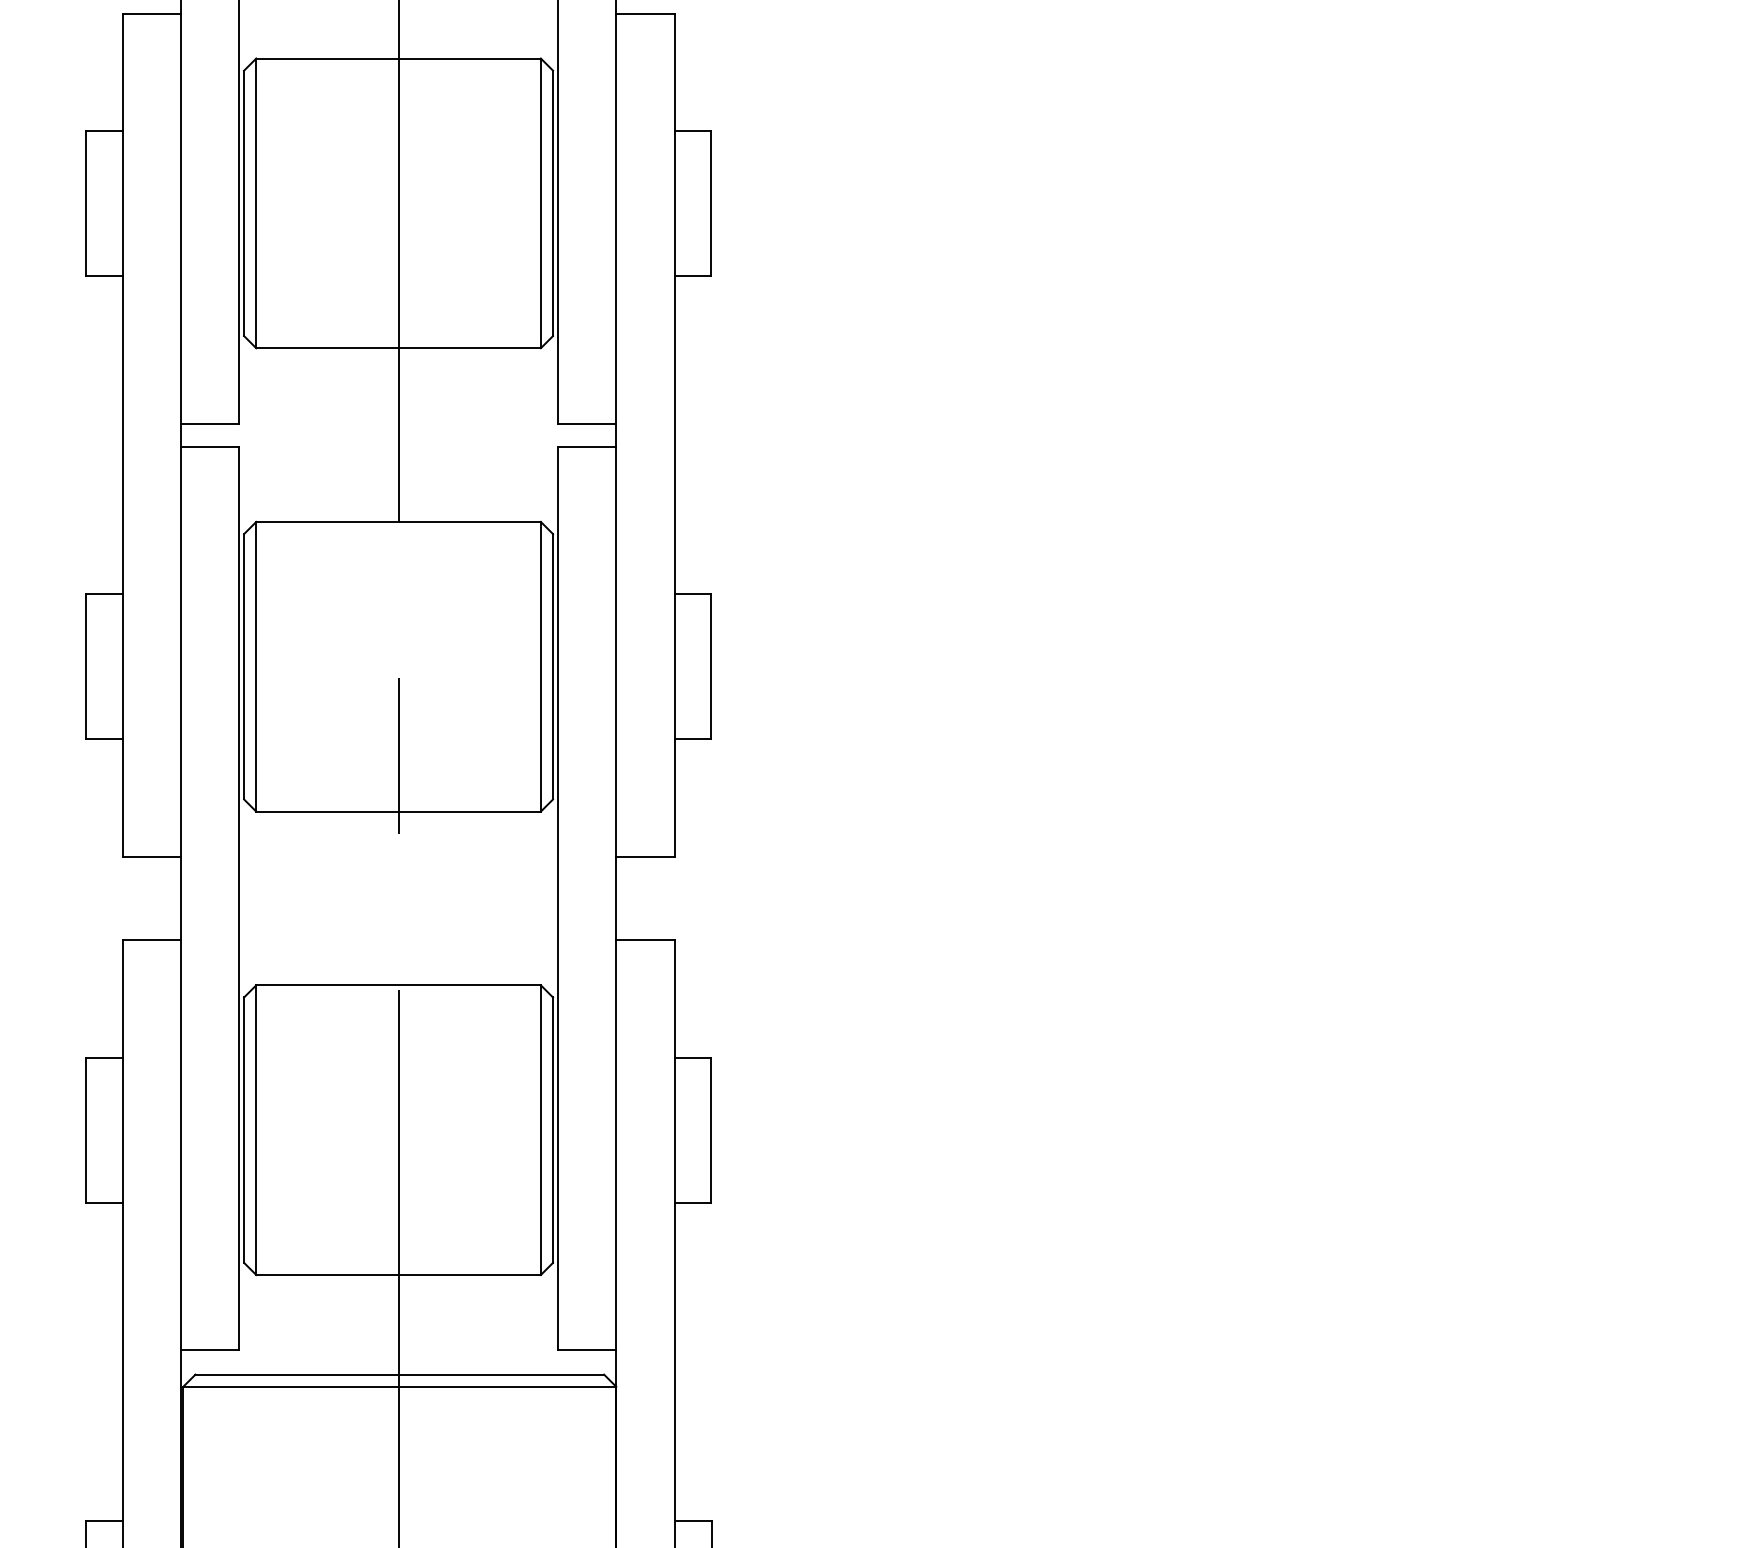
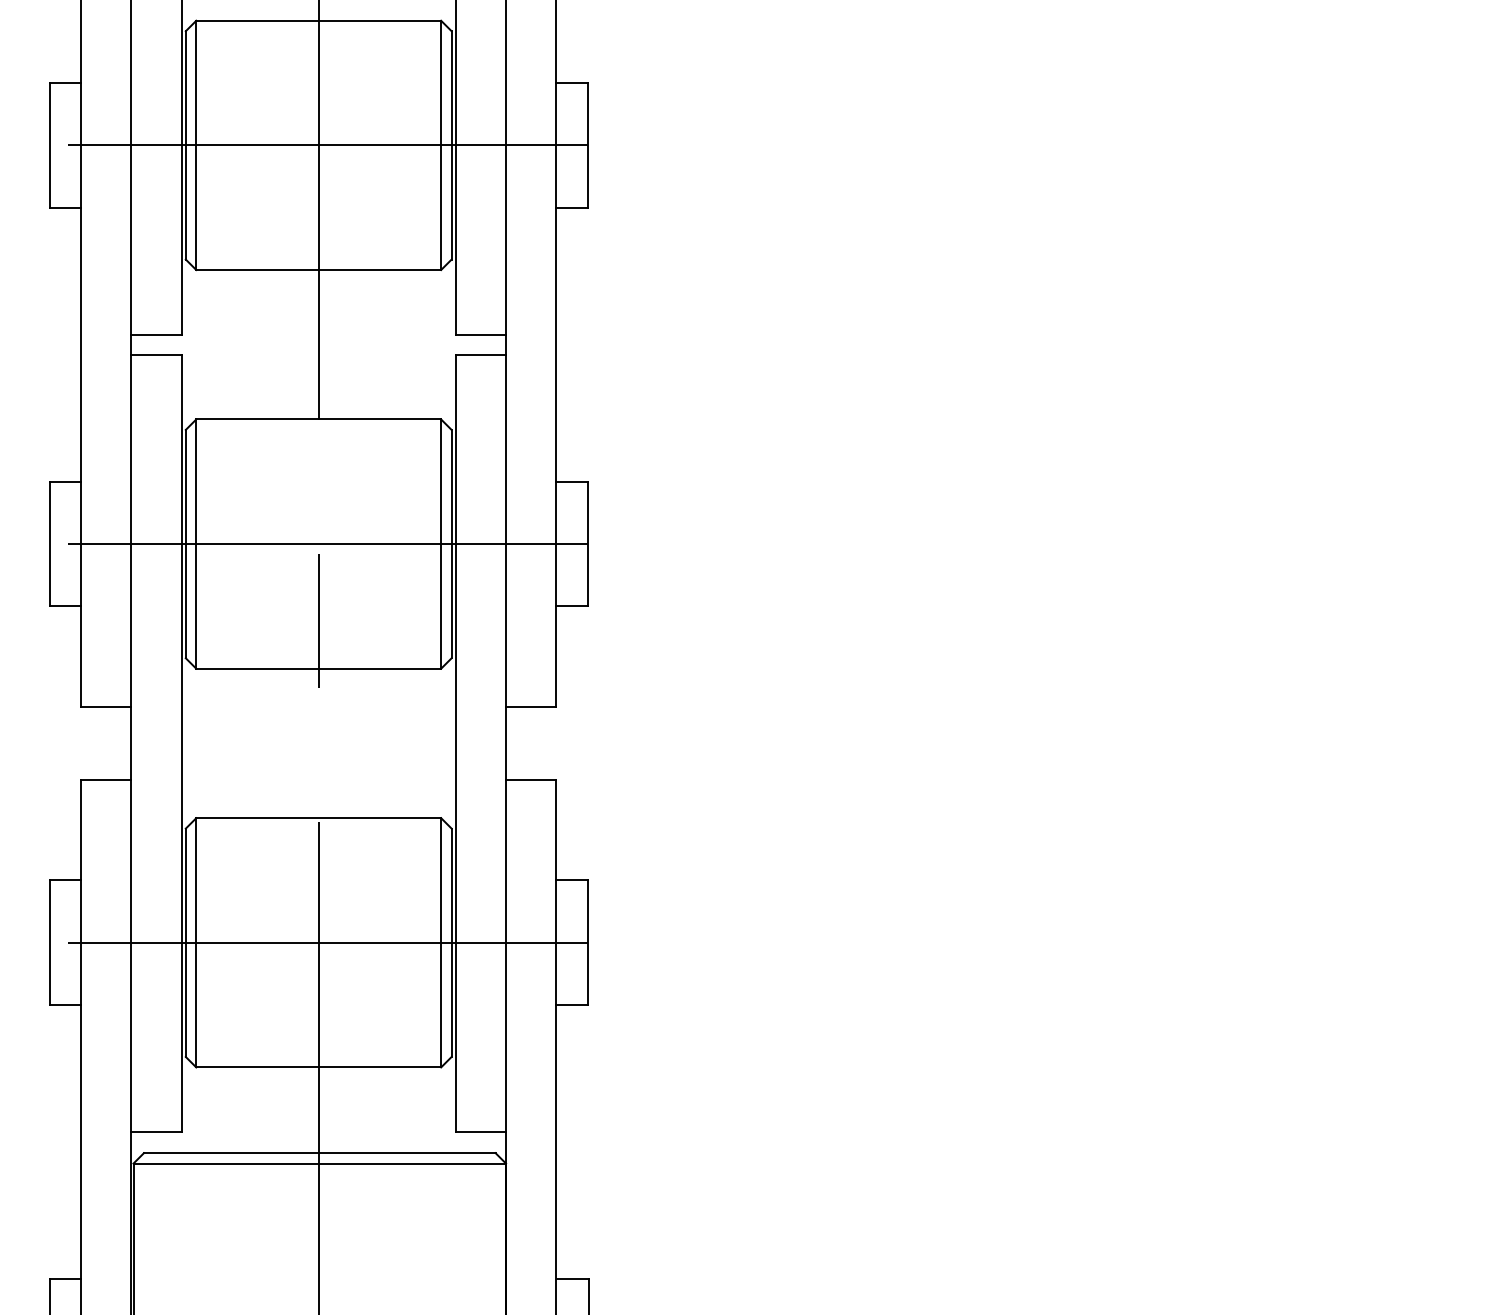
line: (408, 203) -> (327, 145), added
line: (408, 666) -> (327, 543), added
line: (408, 1130) -> (327, 943), added

